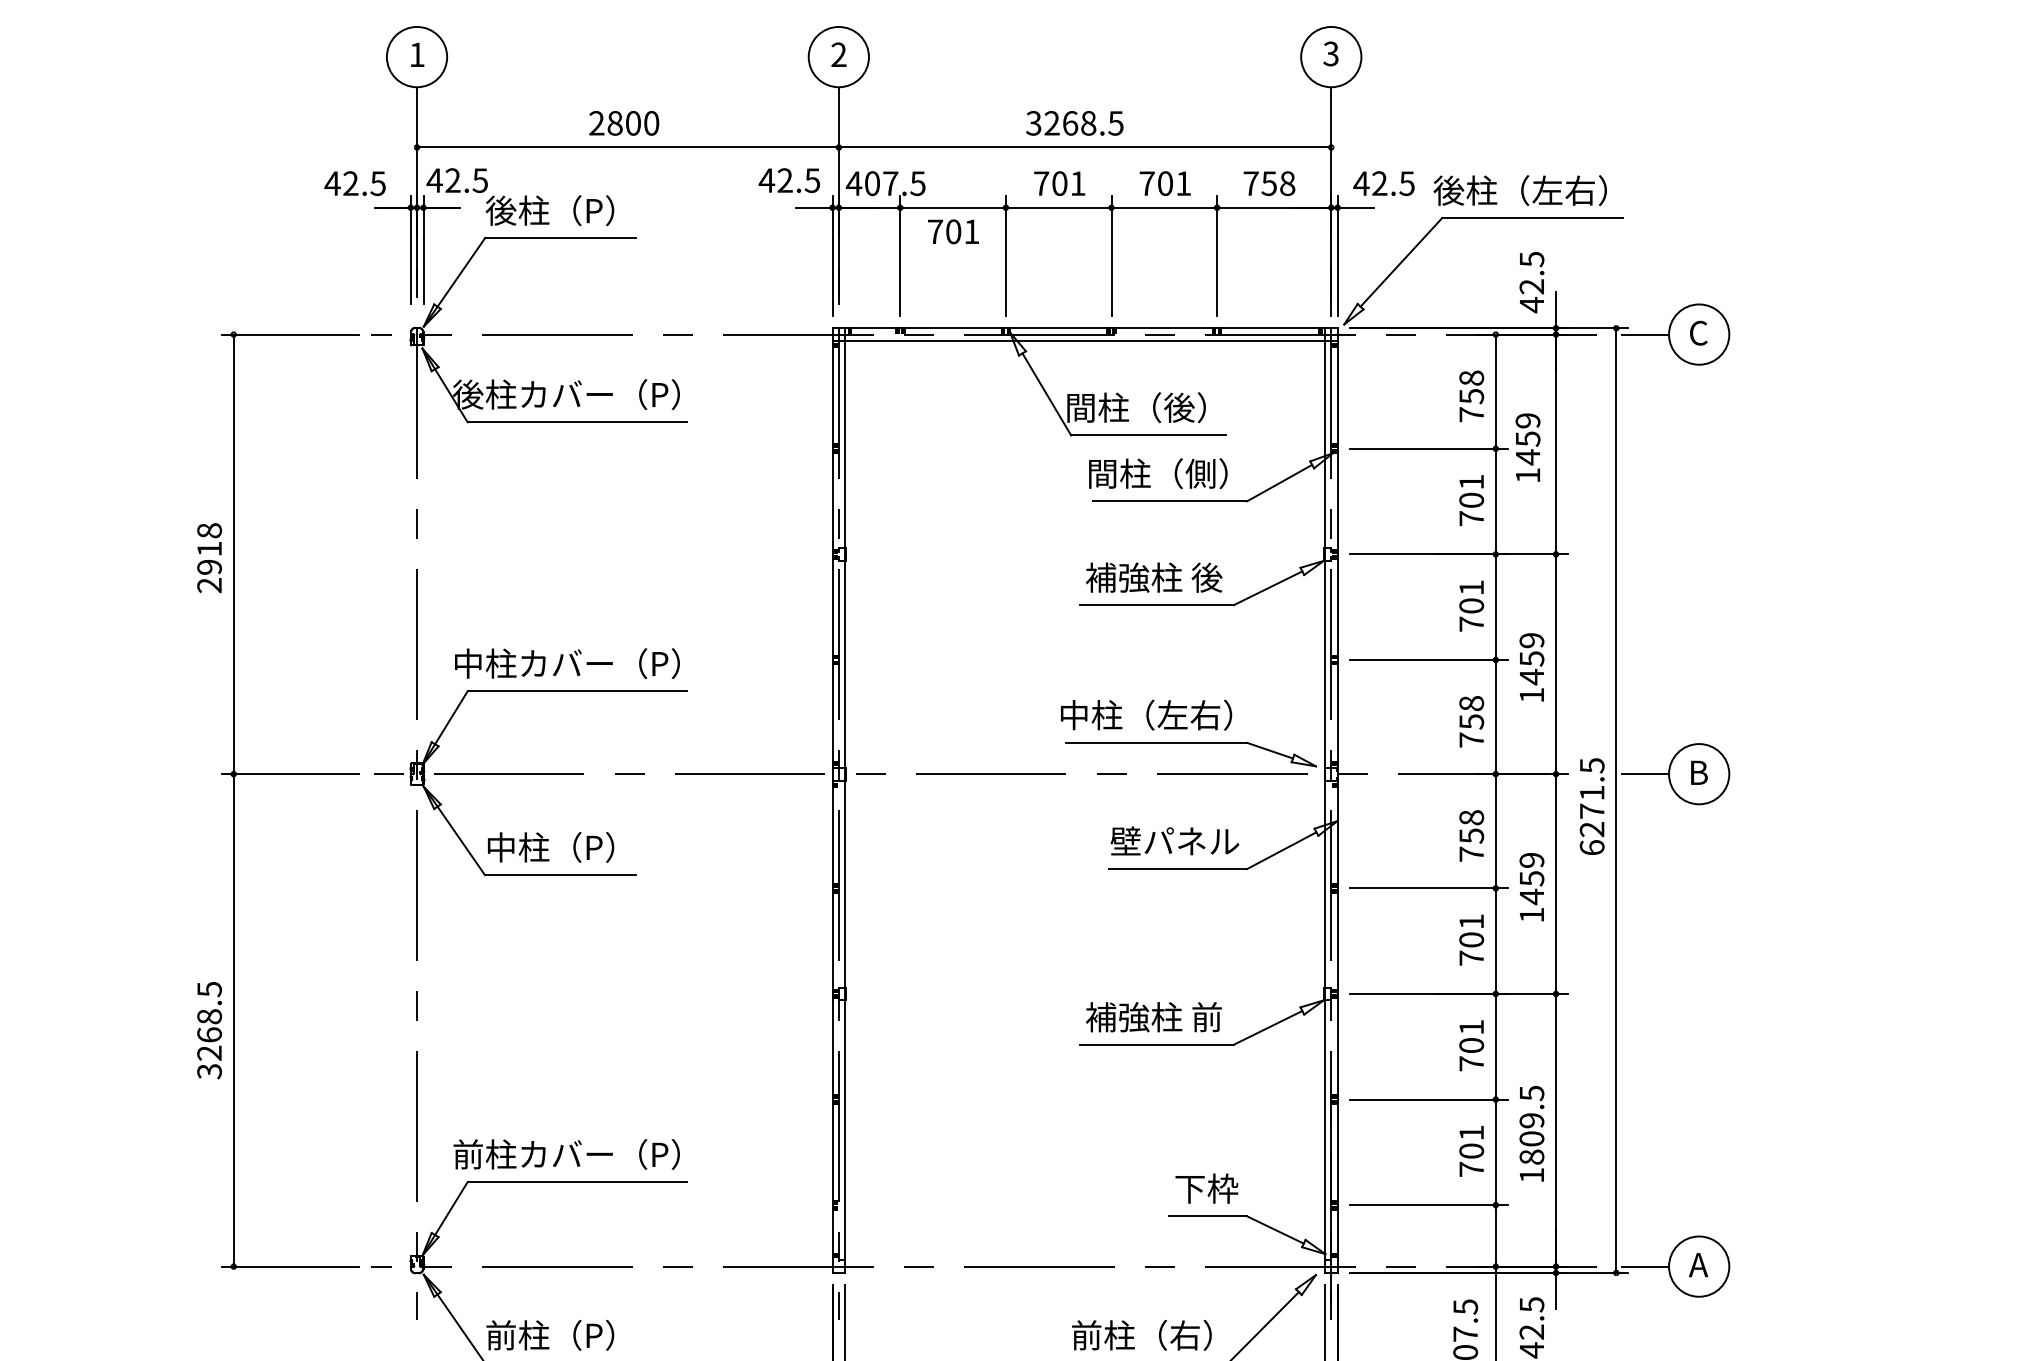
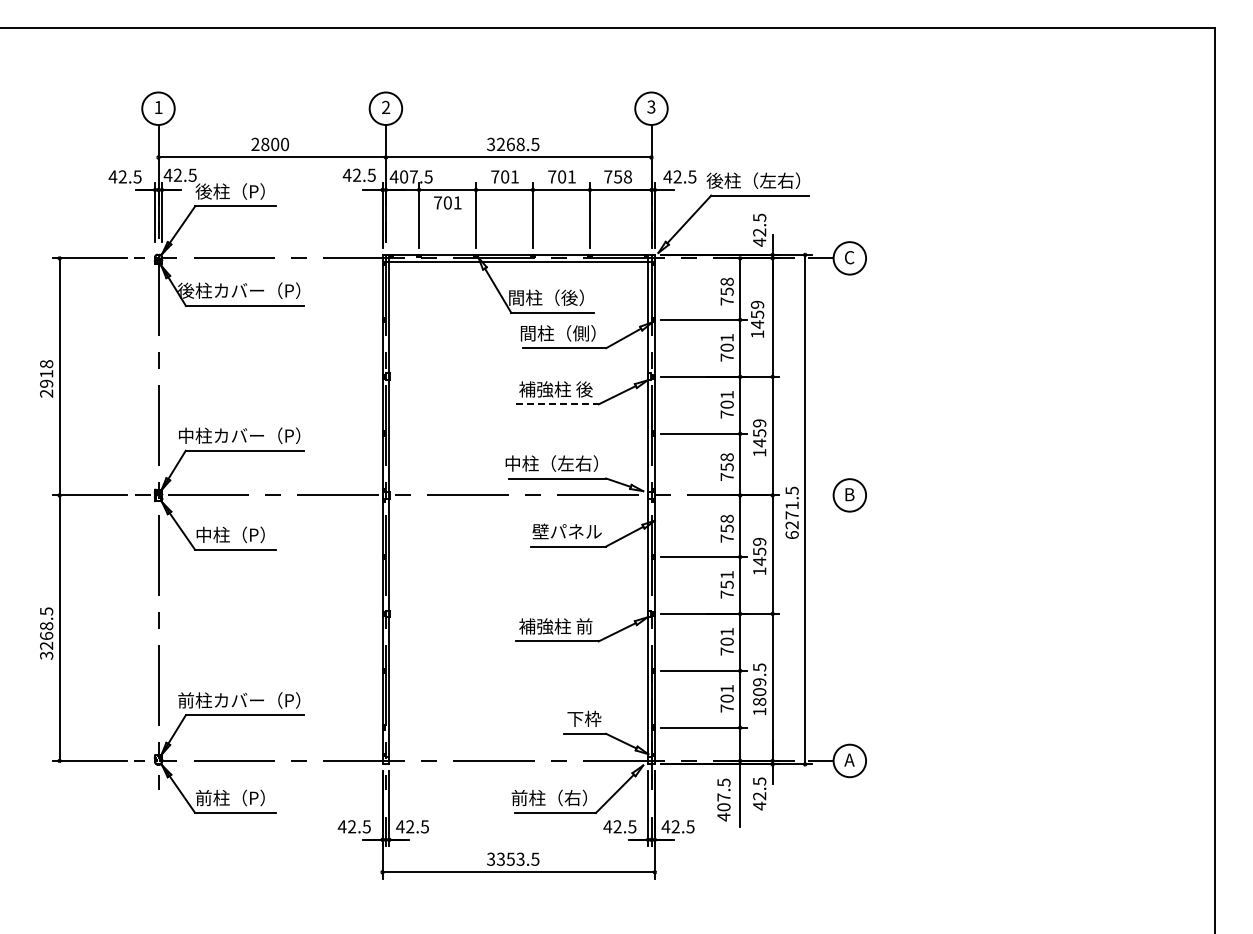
line: (1156, 605) -> (557, 404), solid -> dashed
line: (1644, 774) -> (820, 495), removed
text: (1470, 939) -> (726, 584), 701 -> 751

